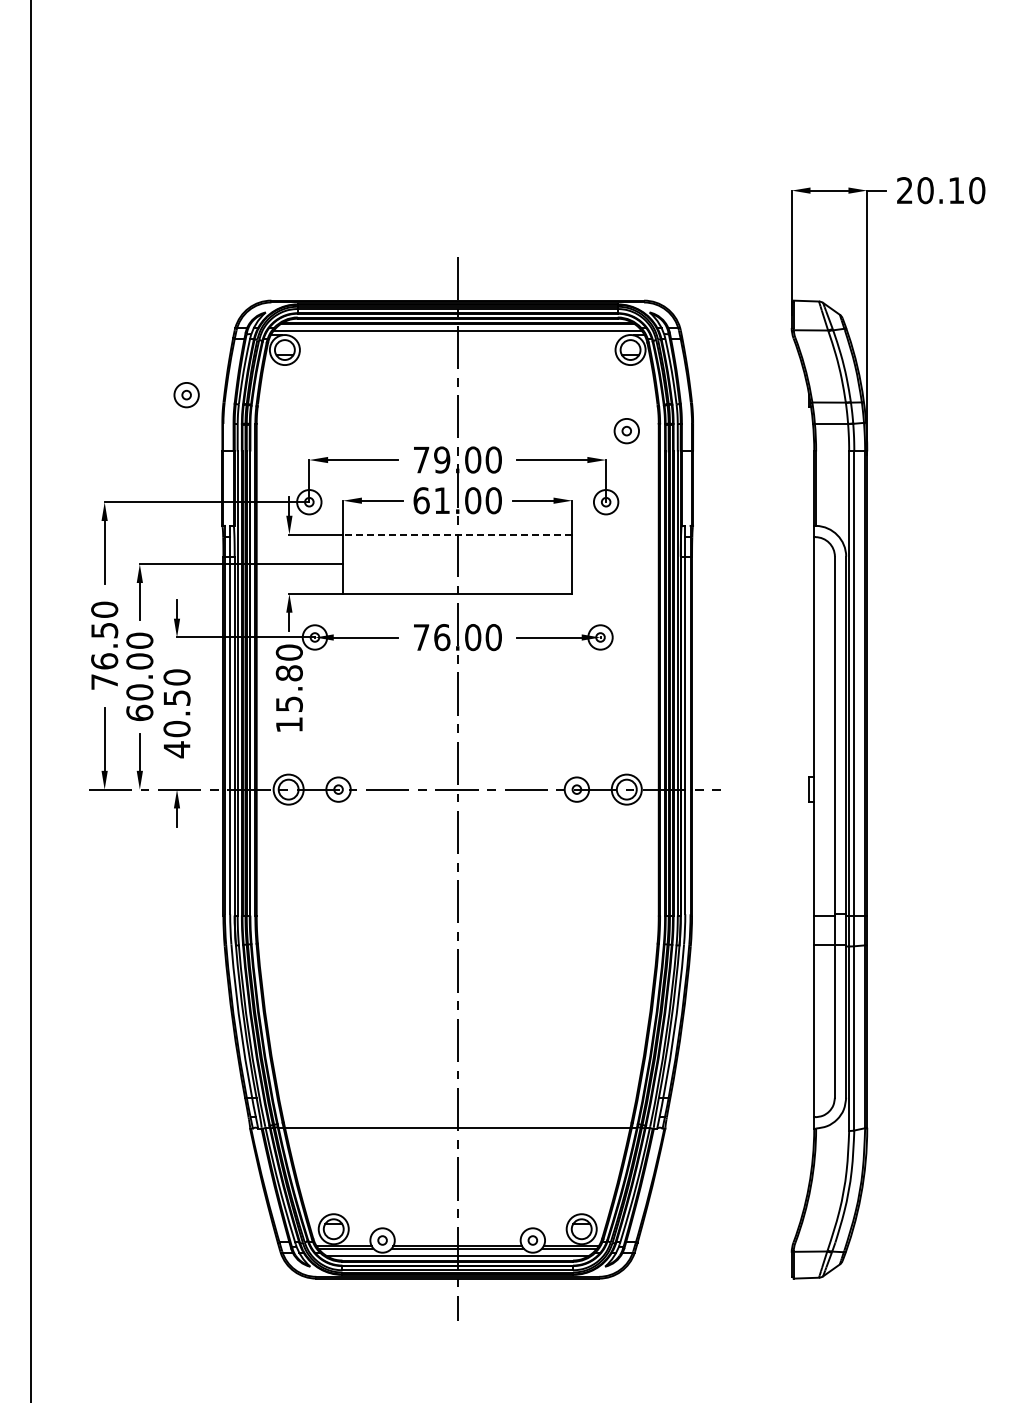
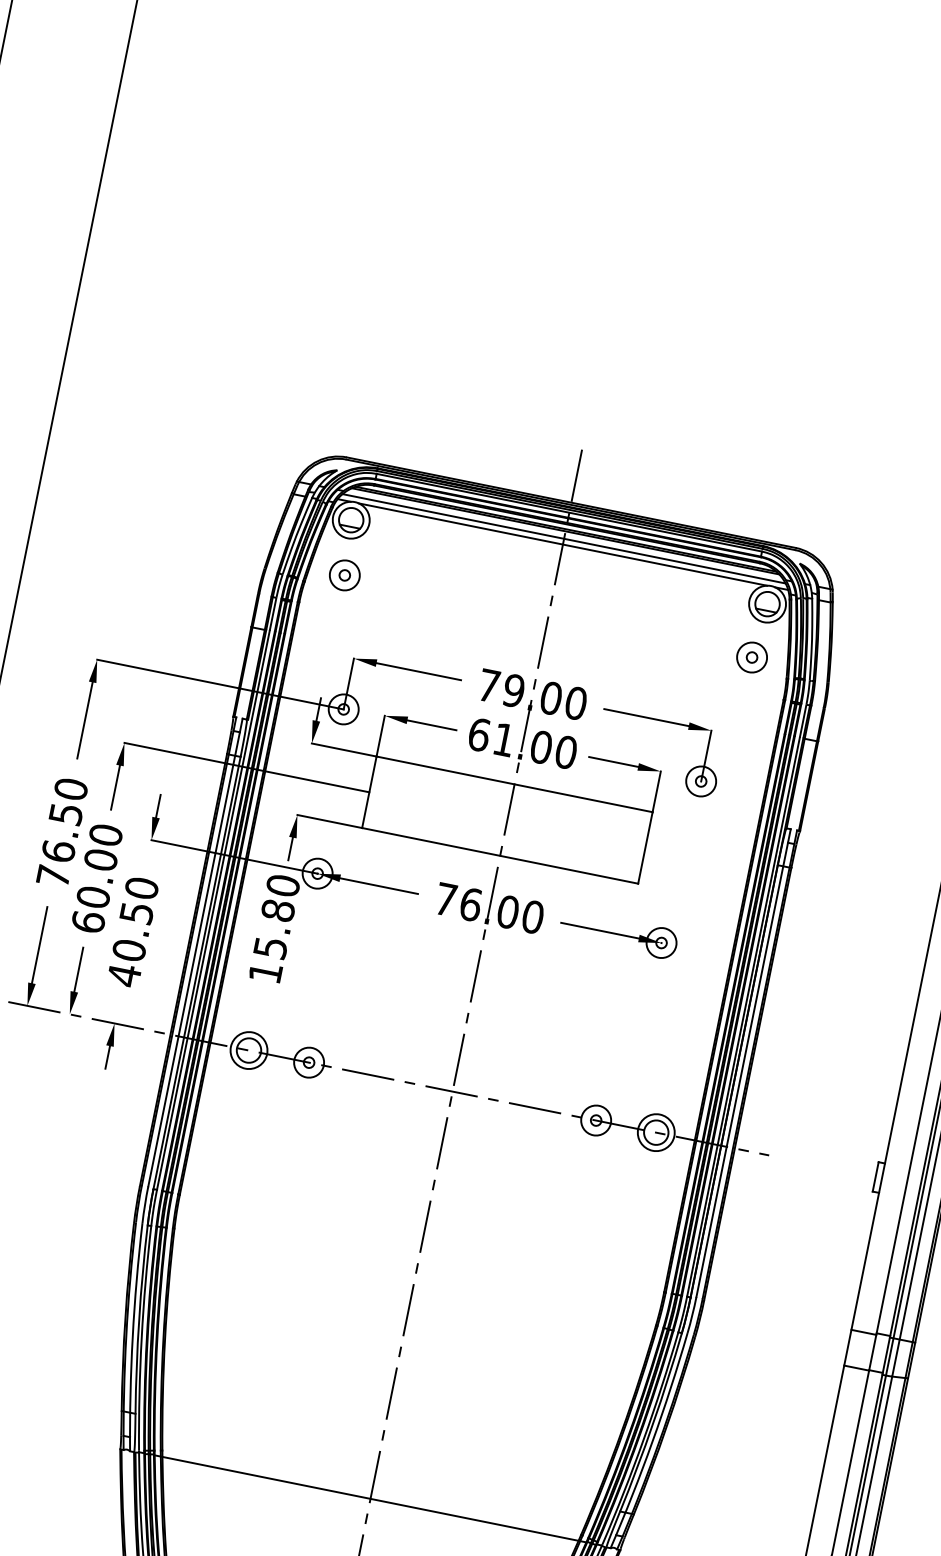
line: (457, 335) -> (562, 544), added
part: (186, 395) -> (344, 575), moved
part: (626, 431) -> (751, 657), moved
line: (457, 534) -> (514, 784), dashed -> solid

